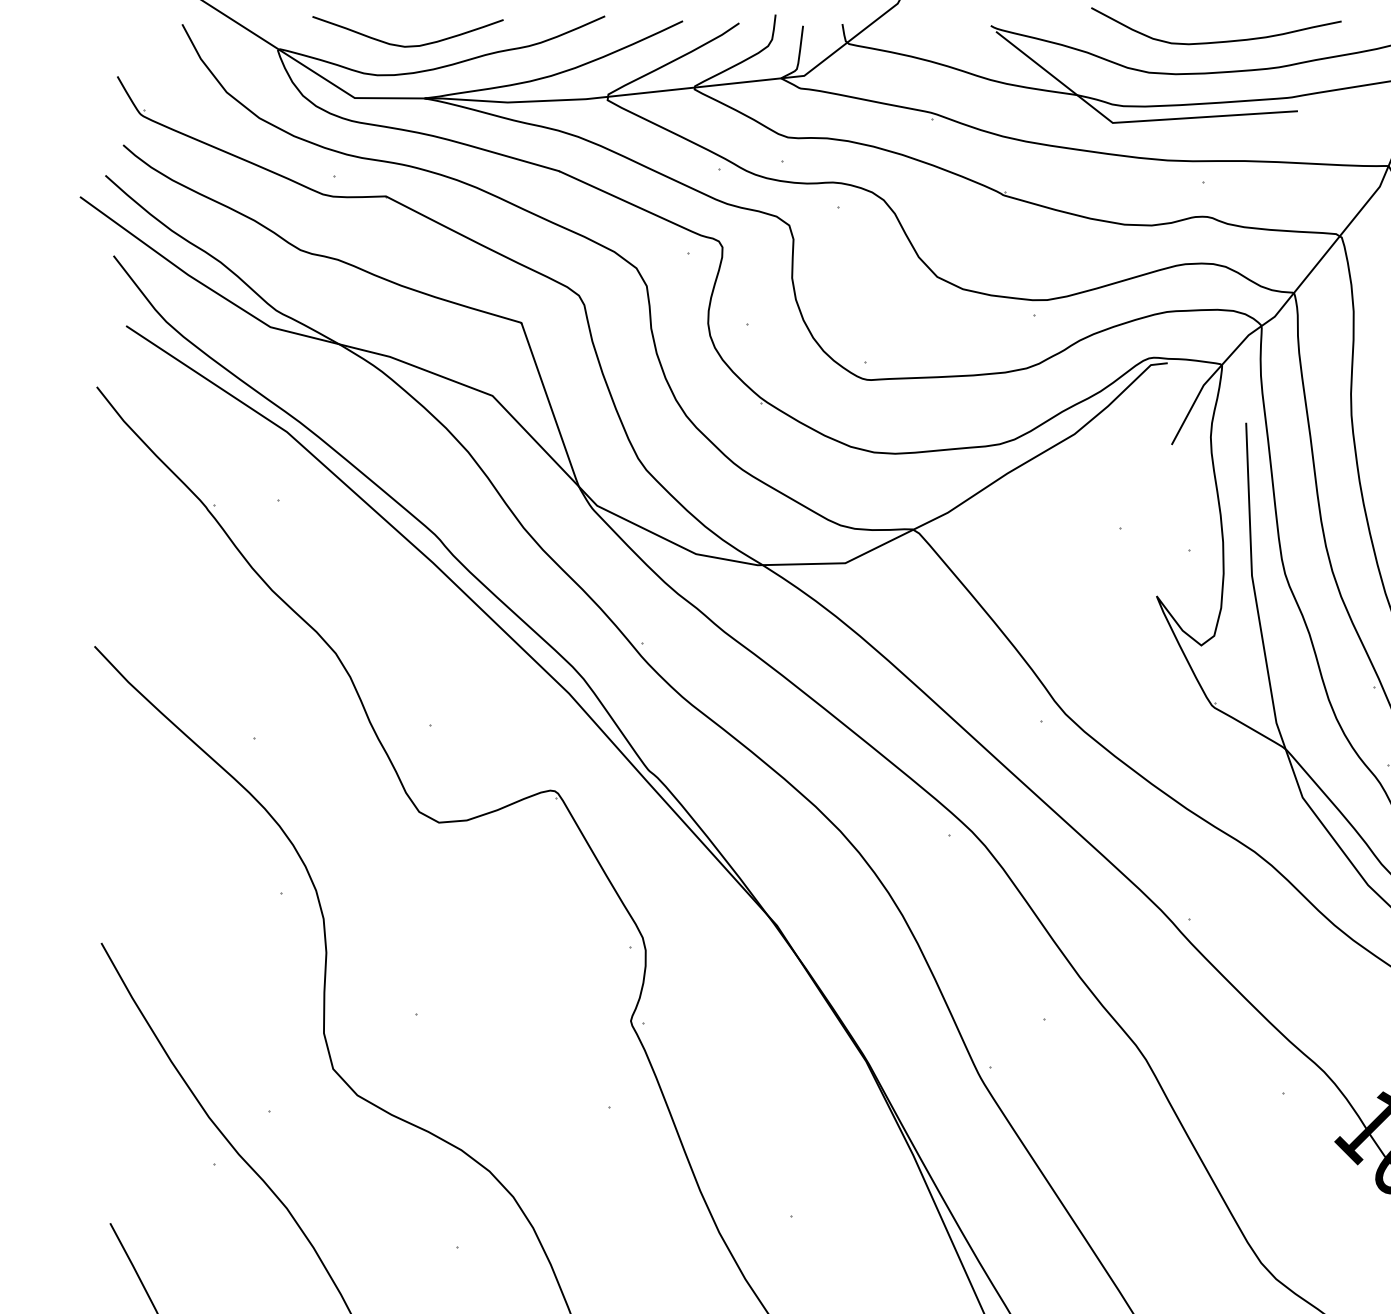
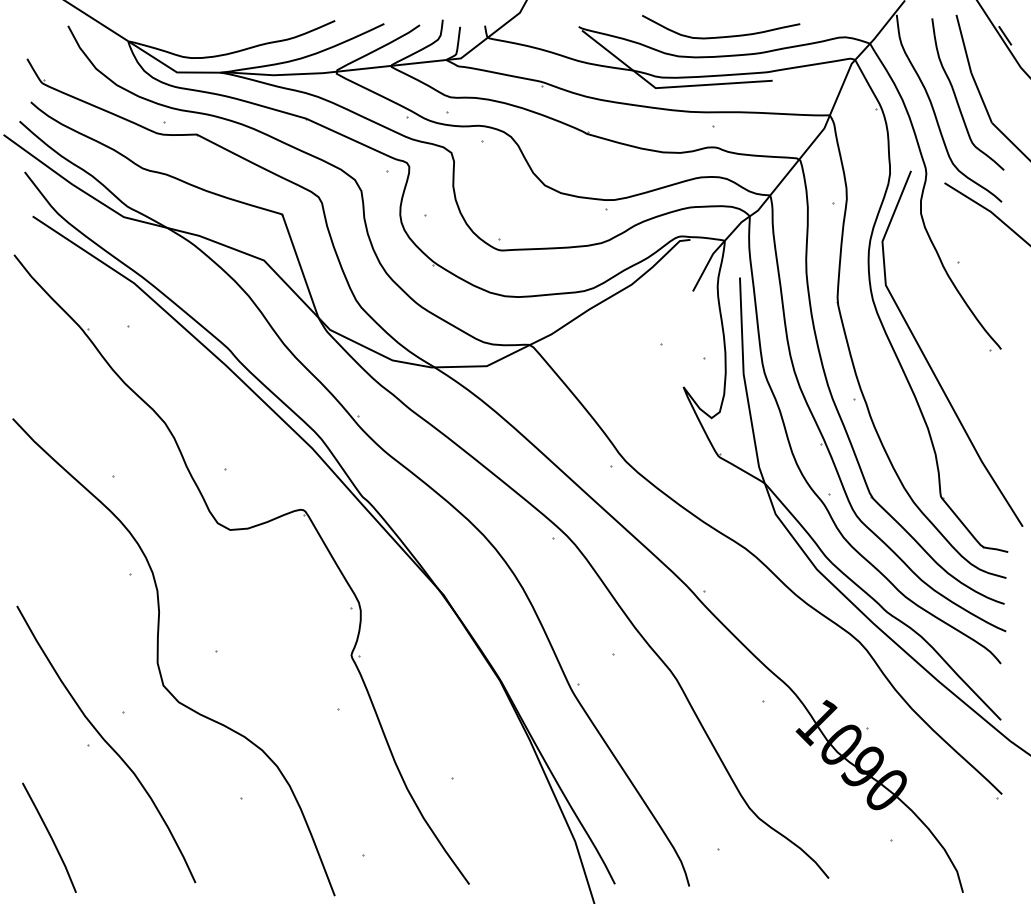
curve: (412, 44) -> (213, 38), removed

